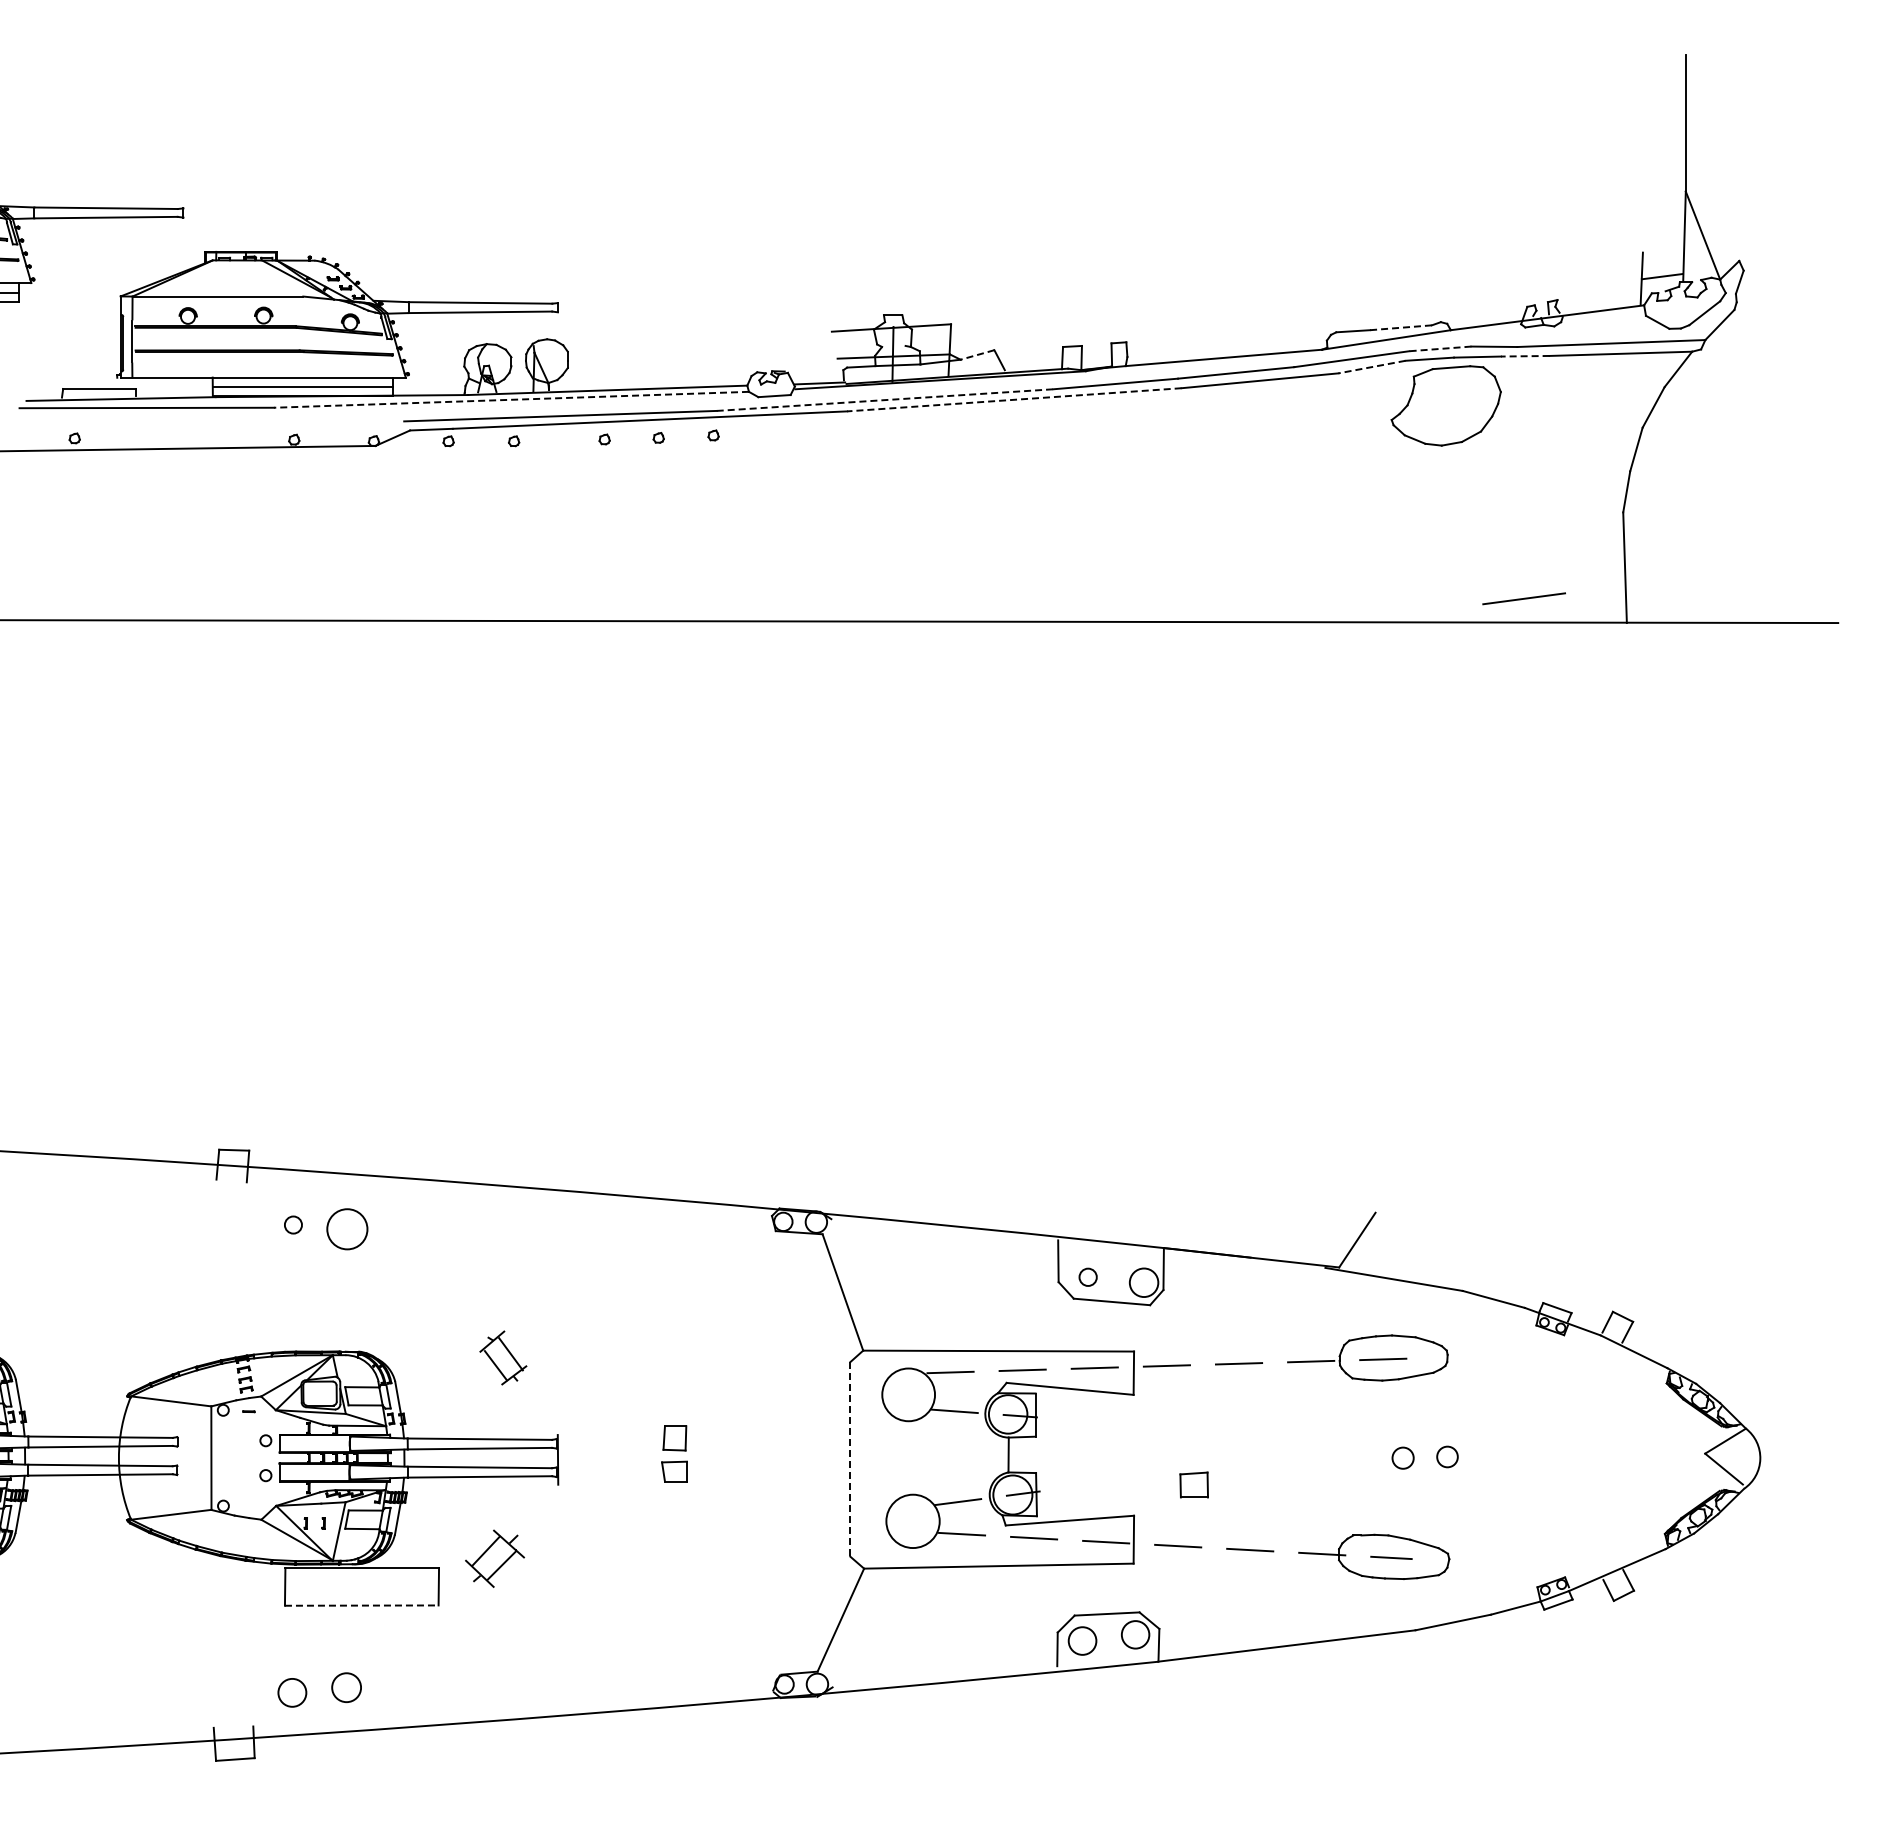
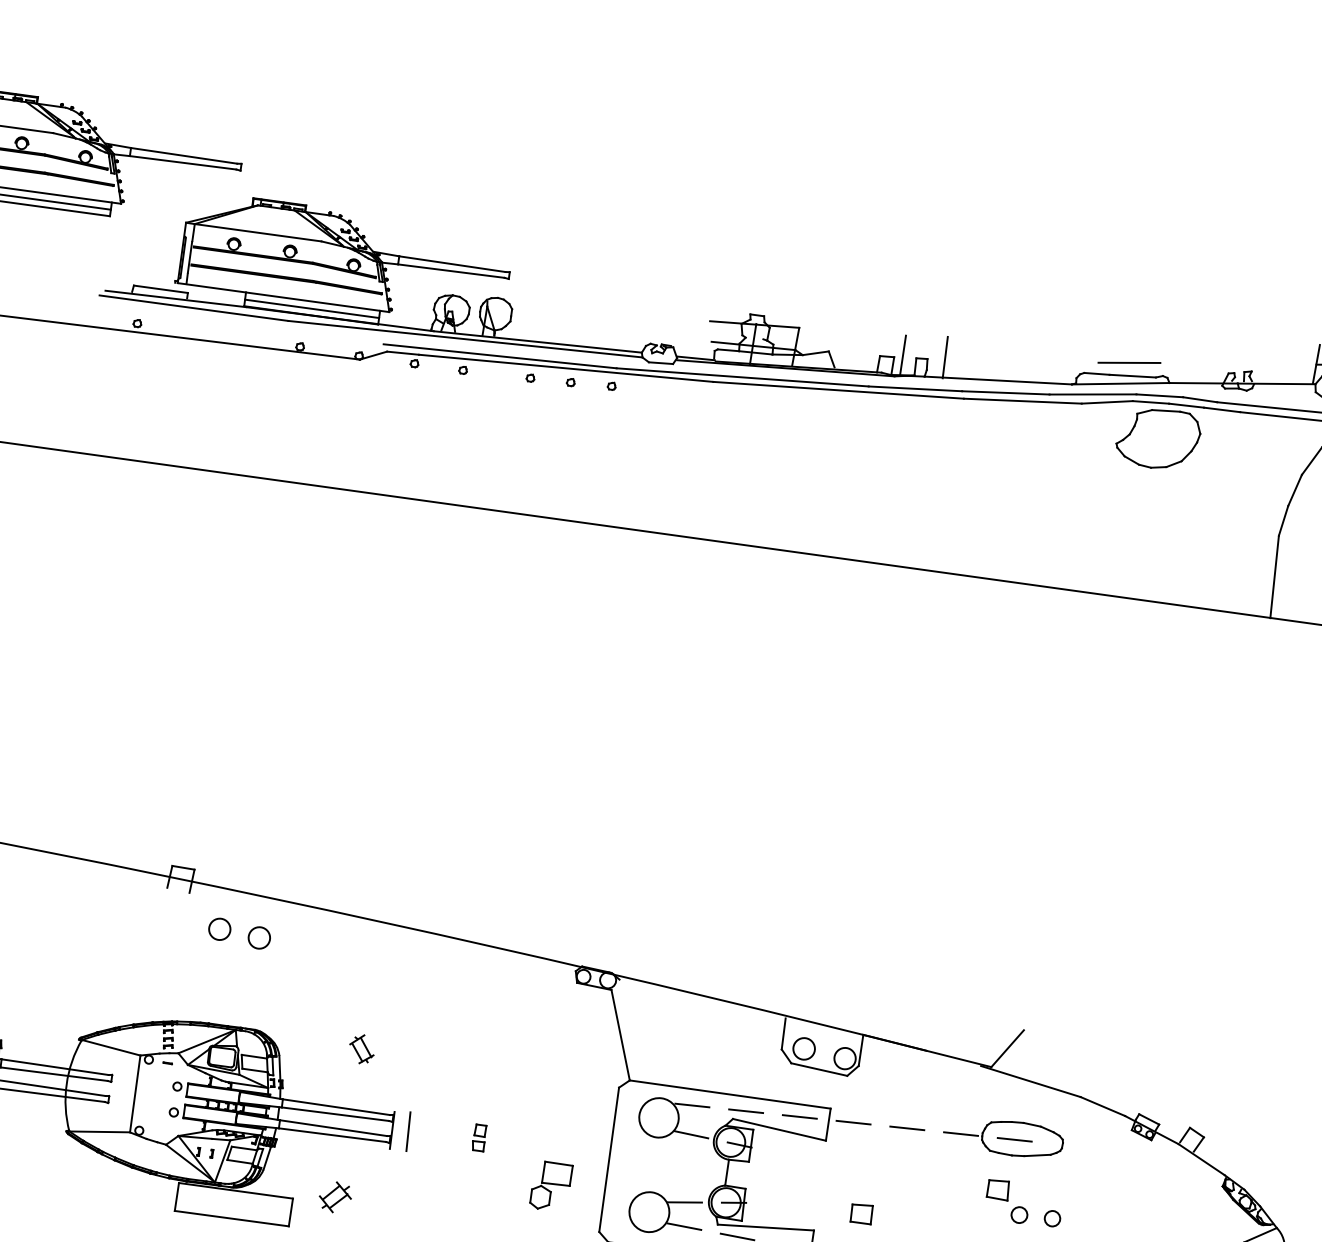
line: (1401, 327) -> (1133, 376), dashed -> solid
line: (1149, 337) -> (945, 357), added
line: (1093, 341) -> (903, 355), added
line: (1439, 348) -> (1159, 395), dashed -> solid
line: (977, 354) -> (815, 352), dashed -> solid
line: (1524, 356) -> (1221, 410), dashed -> solid
line: (1371, 367) -> (1106, 402), dashed -> solid
line: (511, 399) -> (465, 338), dashed -> solid
line: (1014, 399) -> (838, 390), dashed -> solid
line: (885, 400) -> (742, 377), dashed -> solid
line: (1523, 598) -> (1128, 362), moved
circle: (293, 1224) -> (219, 928), size x1.67
circle: (347, 1228) -> (259, 937), size x0.71
circle: (1087, 1276) -> (803, 1048), size x1.67
part: (502, 1357) -> (361, 1048), size x0.71
part: (1370, 1428) -> (998, 1189), added
part: (674, 1453) -> (479, 1137), size x0.62
line: (579, 1458) -> (408, 1131), added
line: (850, 1459) -> (609, 1159), dashed -> solid
part: (778, 1505) -> (551, 1186), added
part: (494, 1558) -> (335, 1197), size x0.71
line: (361, 1605) -> (231, 1218), dashed -> solid

